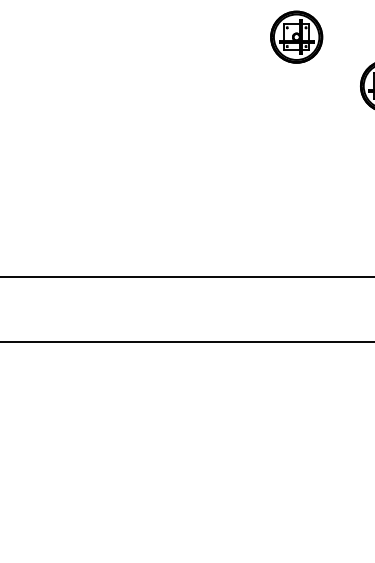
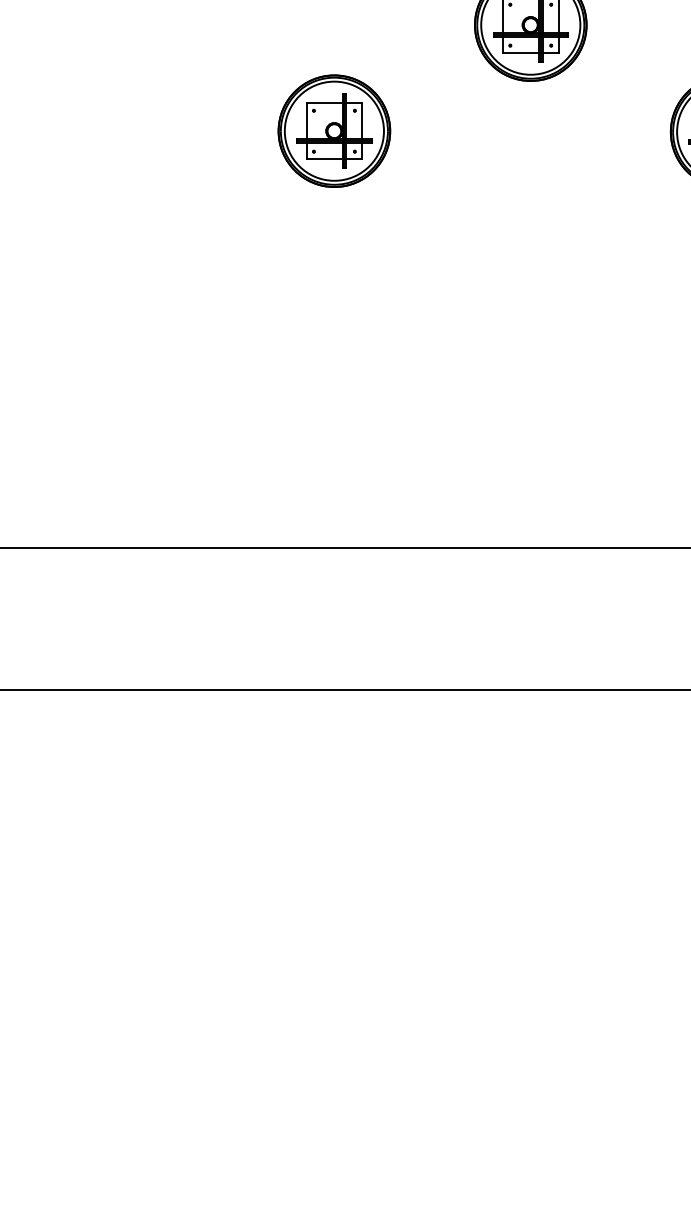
part: (206, 85) -> (334, 130), added

